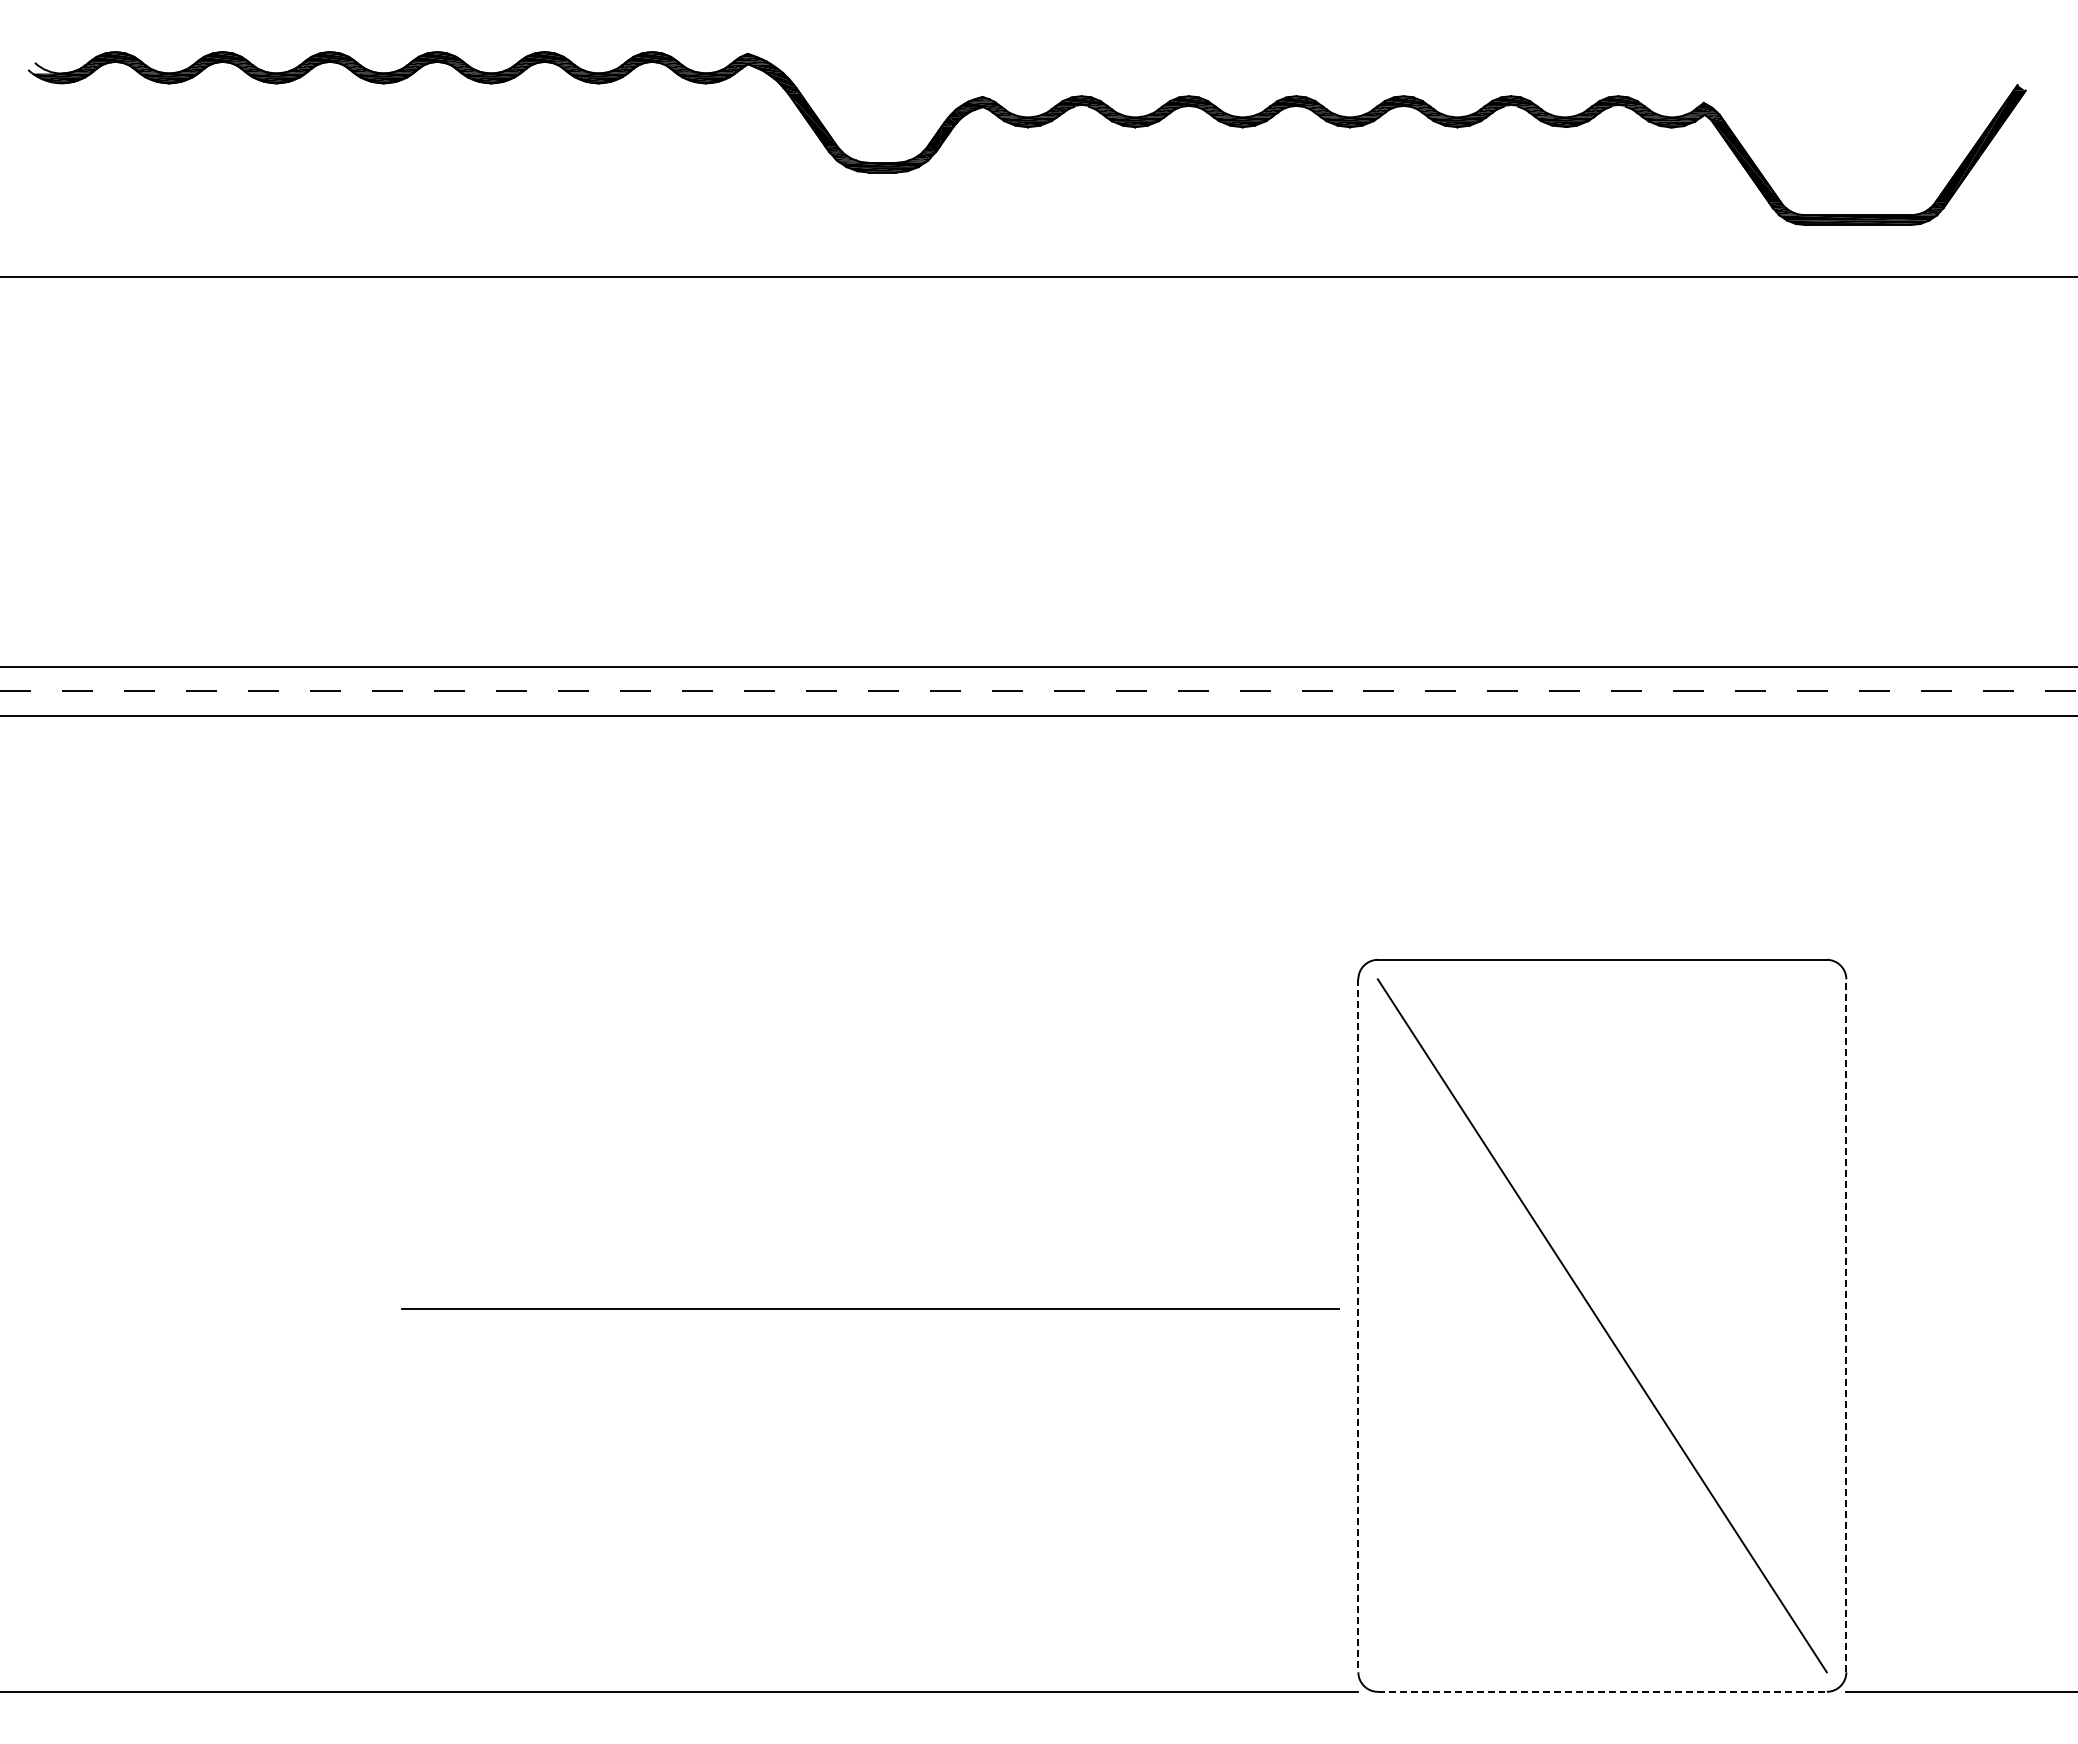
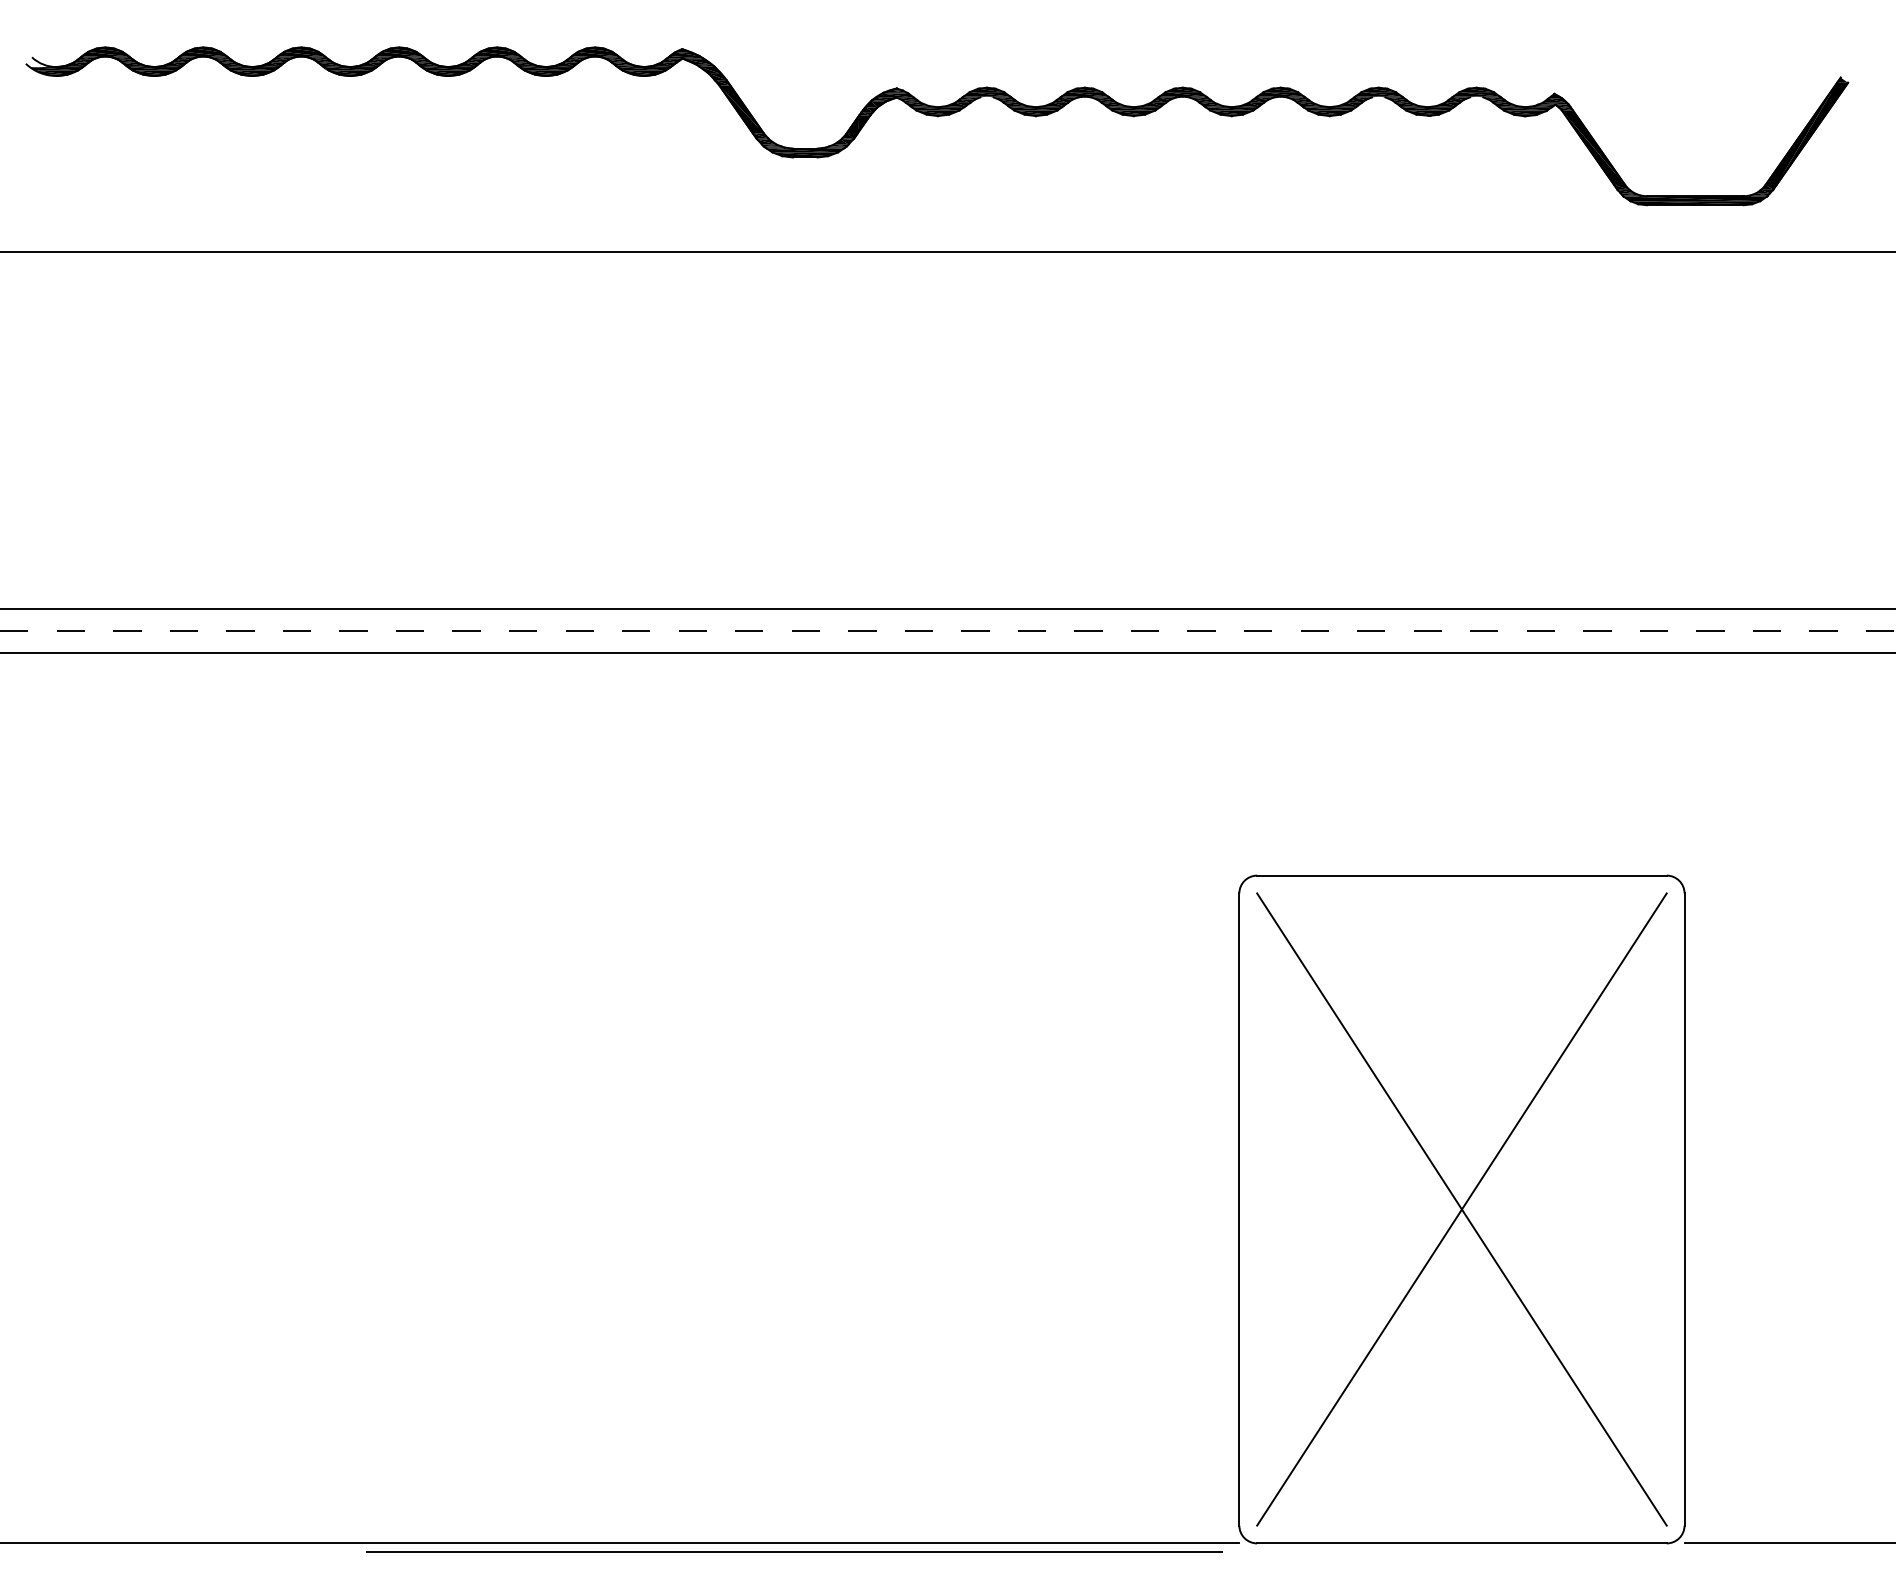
line: (870, 1308) -> (794, 1552), moved
line: (1601, 1325) -> (1461, 1209), added
line: (1846, 1325) -> (1684, 1209), dashed -> solid
line: (1358, 1326) -> (1239, 1210), dashed -> solid
line: (1602, 1691) -> (1462, 1543), dashed -> solid

